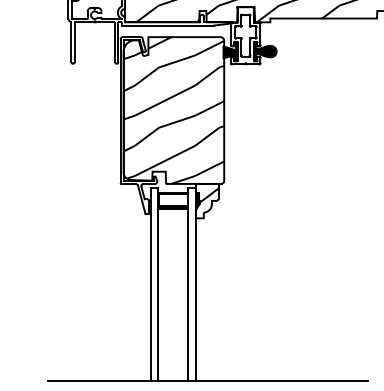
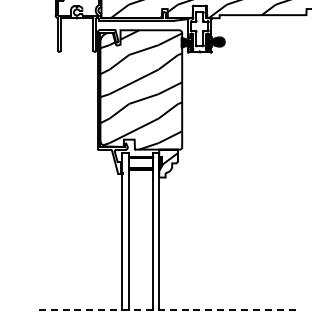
line: (207, 381) -> (168, 310), solid -> dashed

